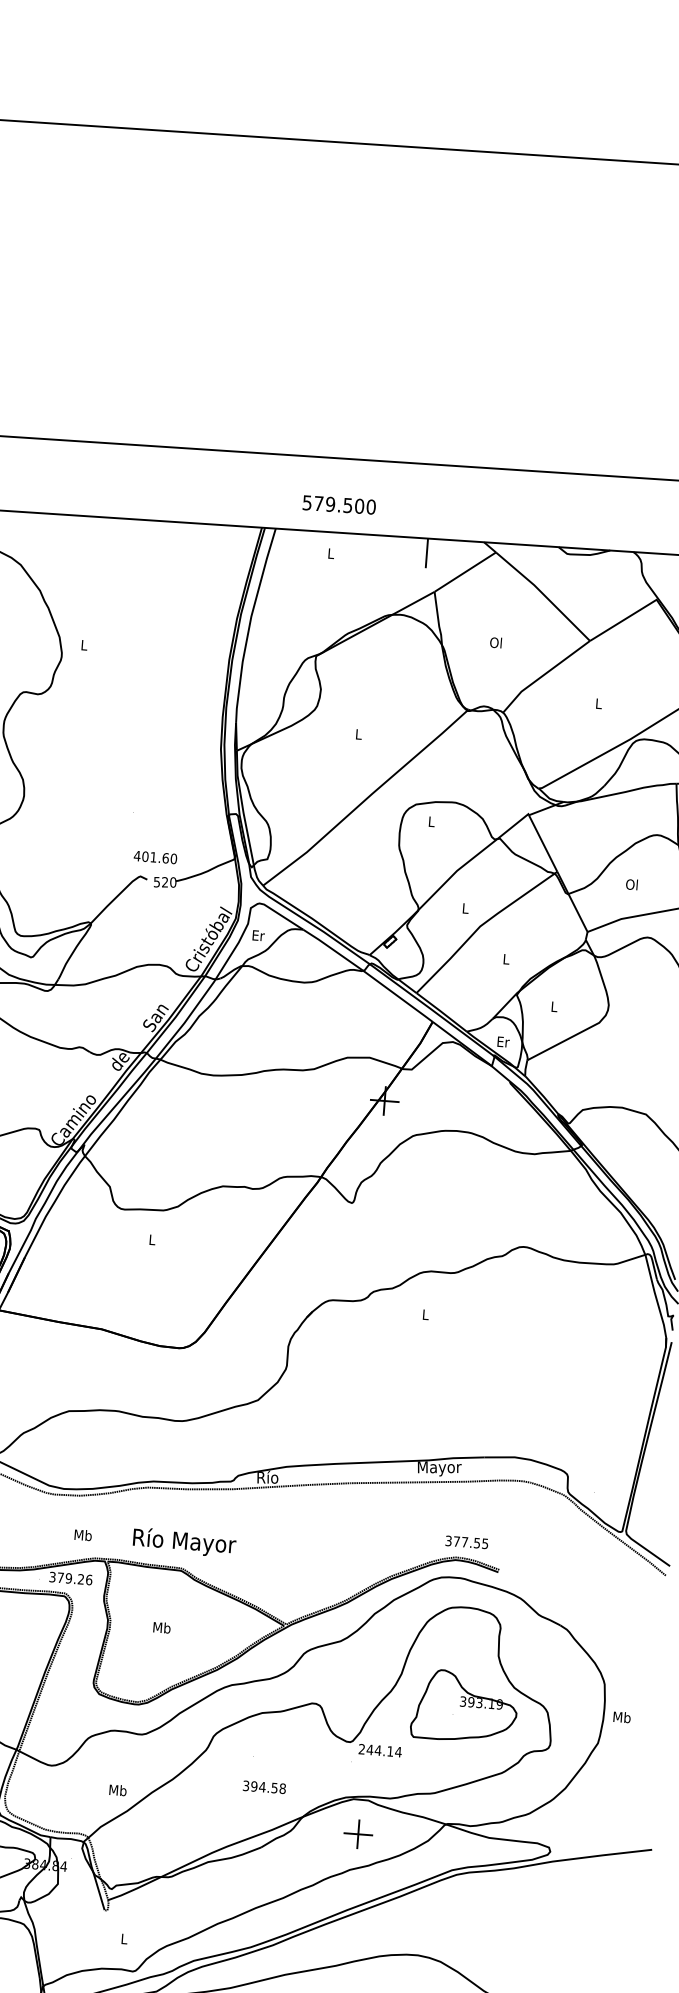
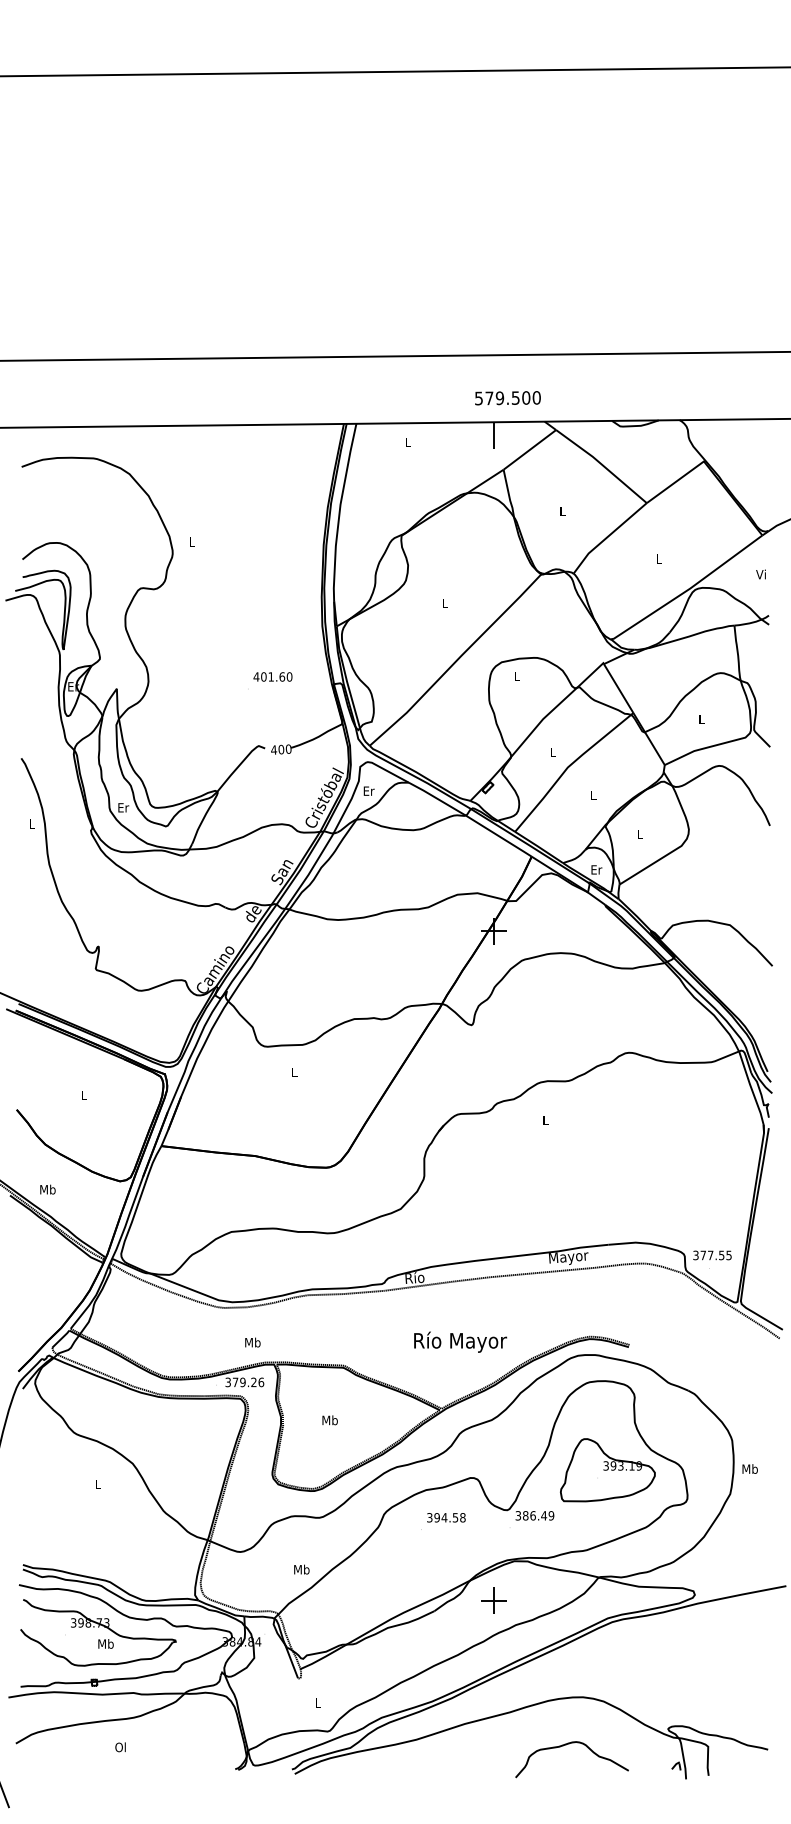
text: (338, 505) -> (507, 398), moved
text: (496, 643) -> (562, 511), Ol -> L
text: (155, 856) -> (272, 676), moved
text: (160, 881) -> (277, 749), 520 -> 400
text: (632, 884) -> (701, 719), Ol -> L
text: (184, 1541) -> (460, 1341), moved
text: (466, 1542) -> (712, 1255), moved
text: (379, 1750) -> (534, 1515), 244.14 -> 386.49
text: (264, 1787) -> (446, 1517), moved
part: (357, 1834) -> (493, 1600), moved

